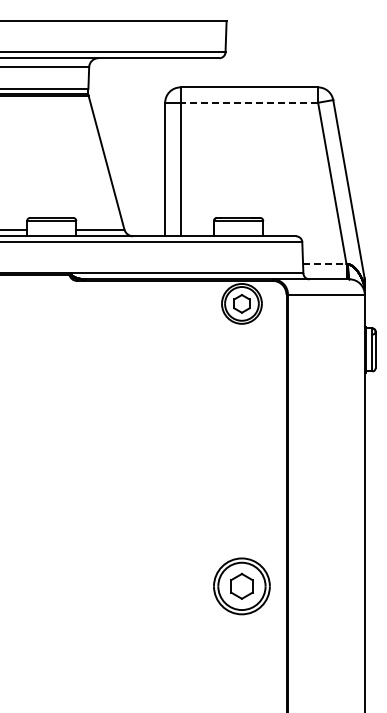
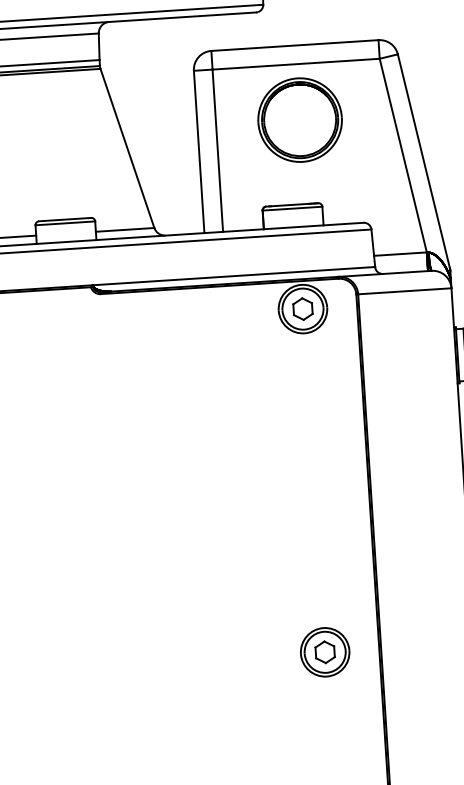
line: (249, 102) -> (296, 63), dashed -> solid
part: (249, 148) -> (299, 119), added
line: (324, 263) -> (400, 253), dashed -> solid
part: (241, 586) -> (324, 652), size x0.71

